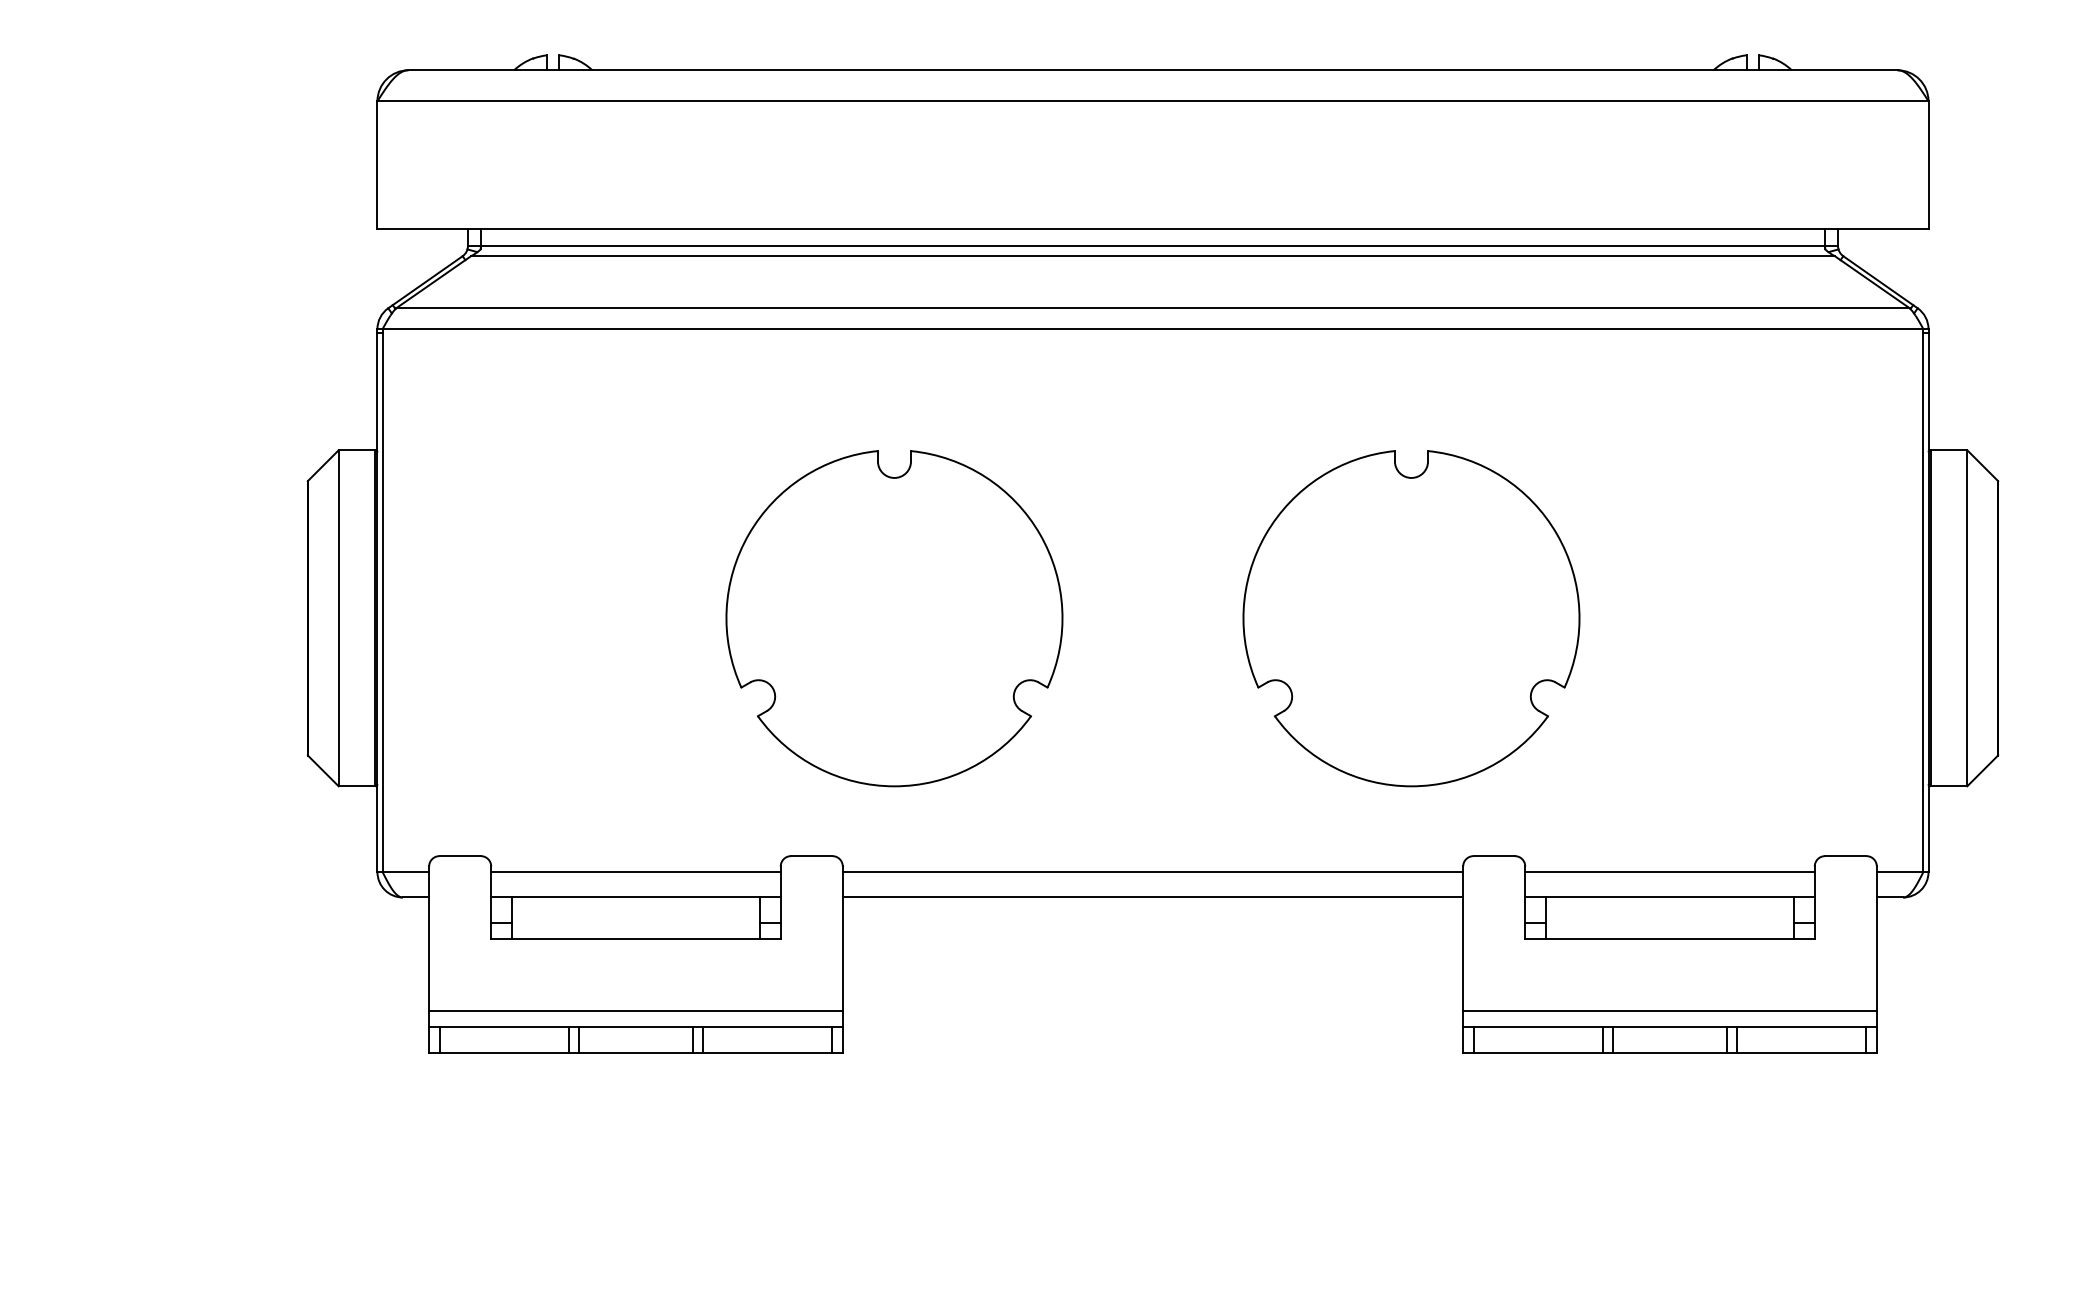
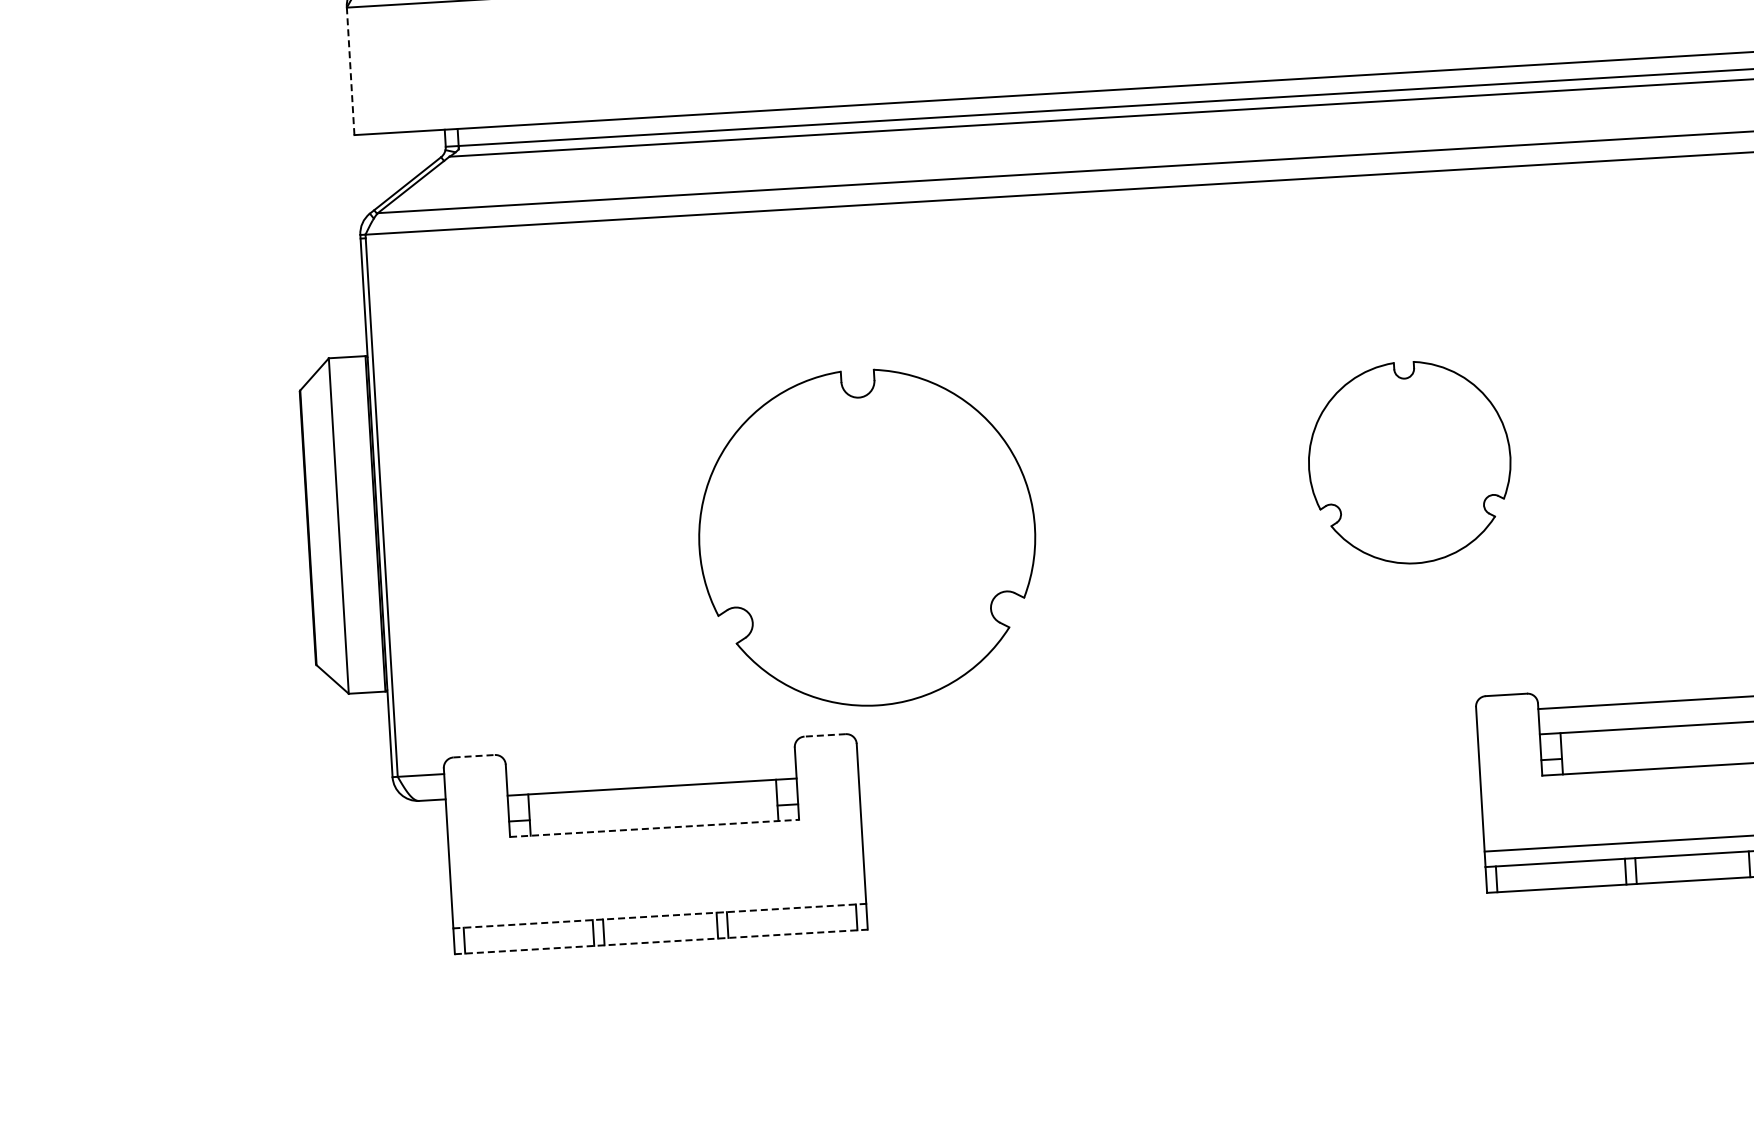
line: (377, 165) -> (350, 71), solid -> dashed
part: (894, 618) -> (867, 537), moved
part: (1411, 618) -> (1409, 462), size x0.6
line: (460, 856) -> (474, 756), solid -> dashed
line: (811, 856) -> (824, 735), solid -> dashed
line: (635, 872) -> (650, 762), removed
line: (1152, 872) -> (1166, 731), removed
line: (1152, 897) -> (1167, 756), removed
line: (635, 938) -> (654, 828), solid -> dashed
line: (635, 1011) -> (658, 900), removed
line: (635, 1026) -> (659, 915), solid -> dashed
line: (635, 1052) -> (660, 941), solid -> dashed

